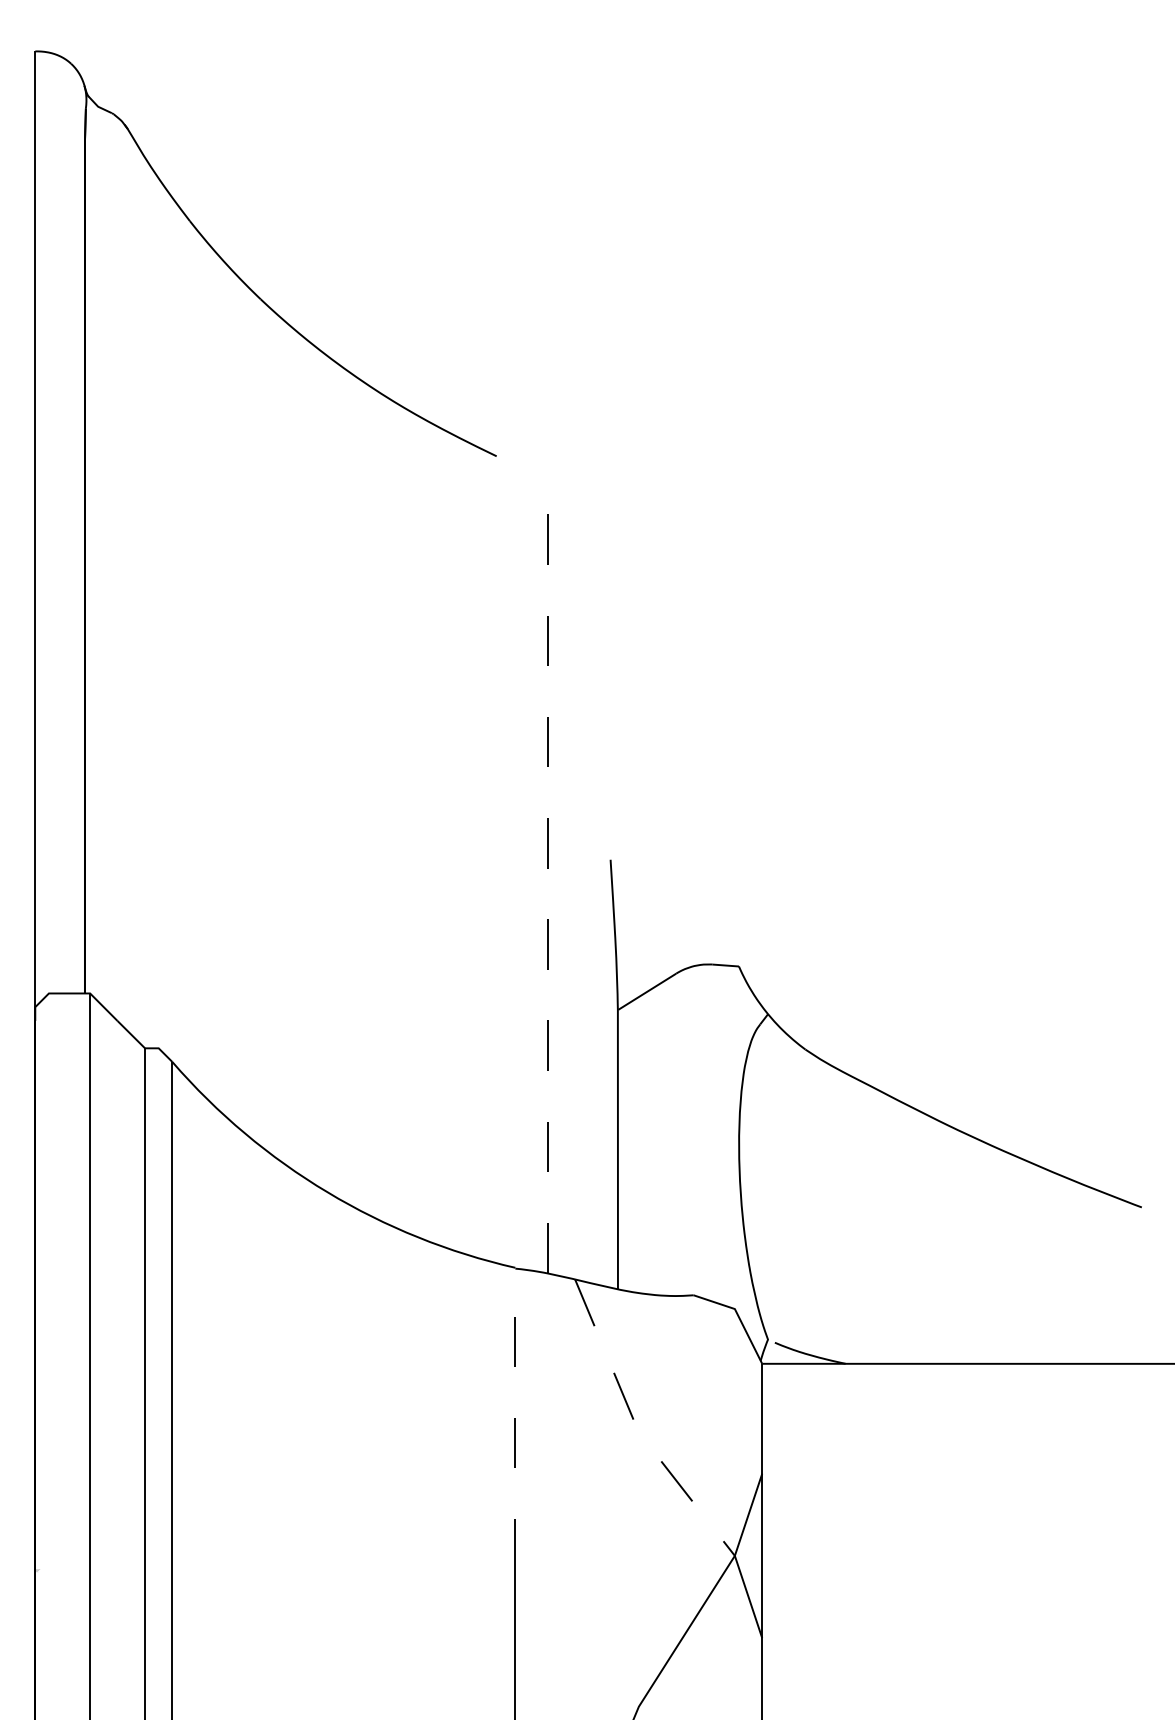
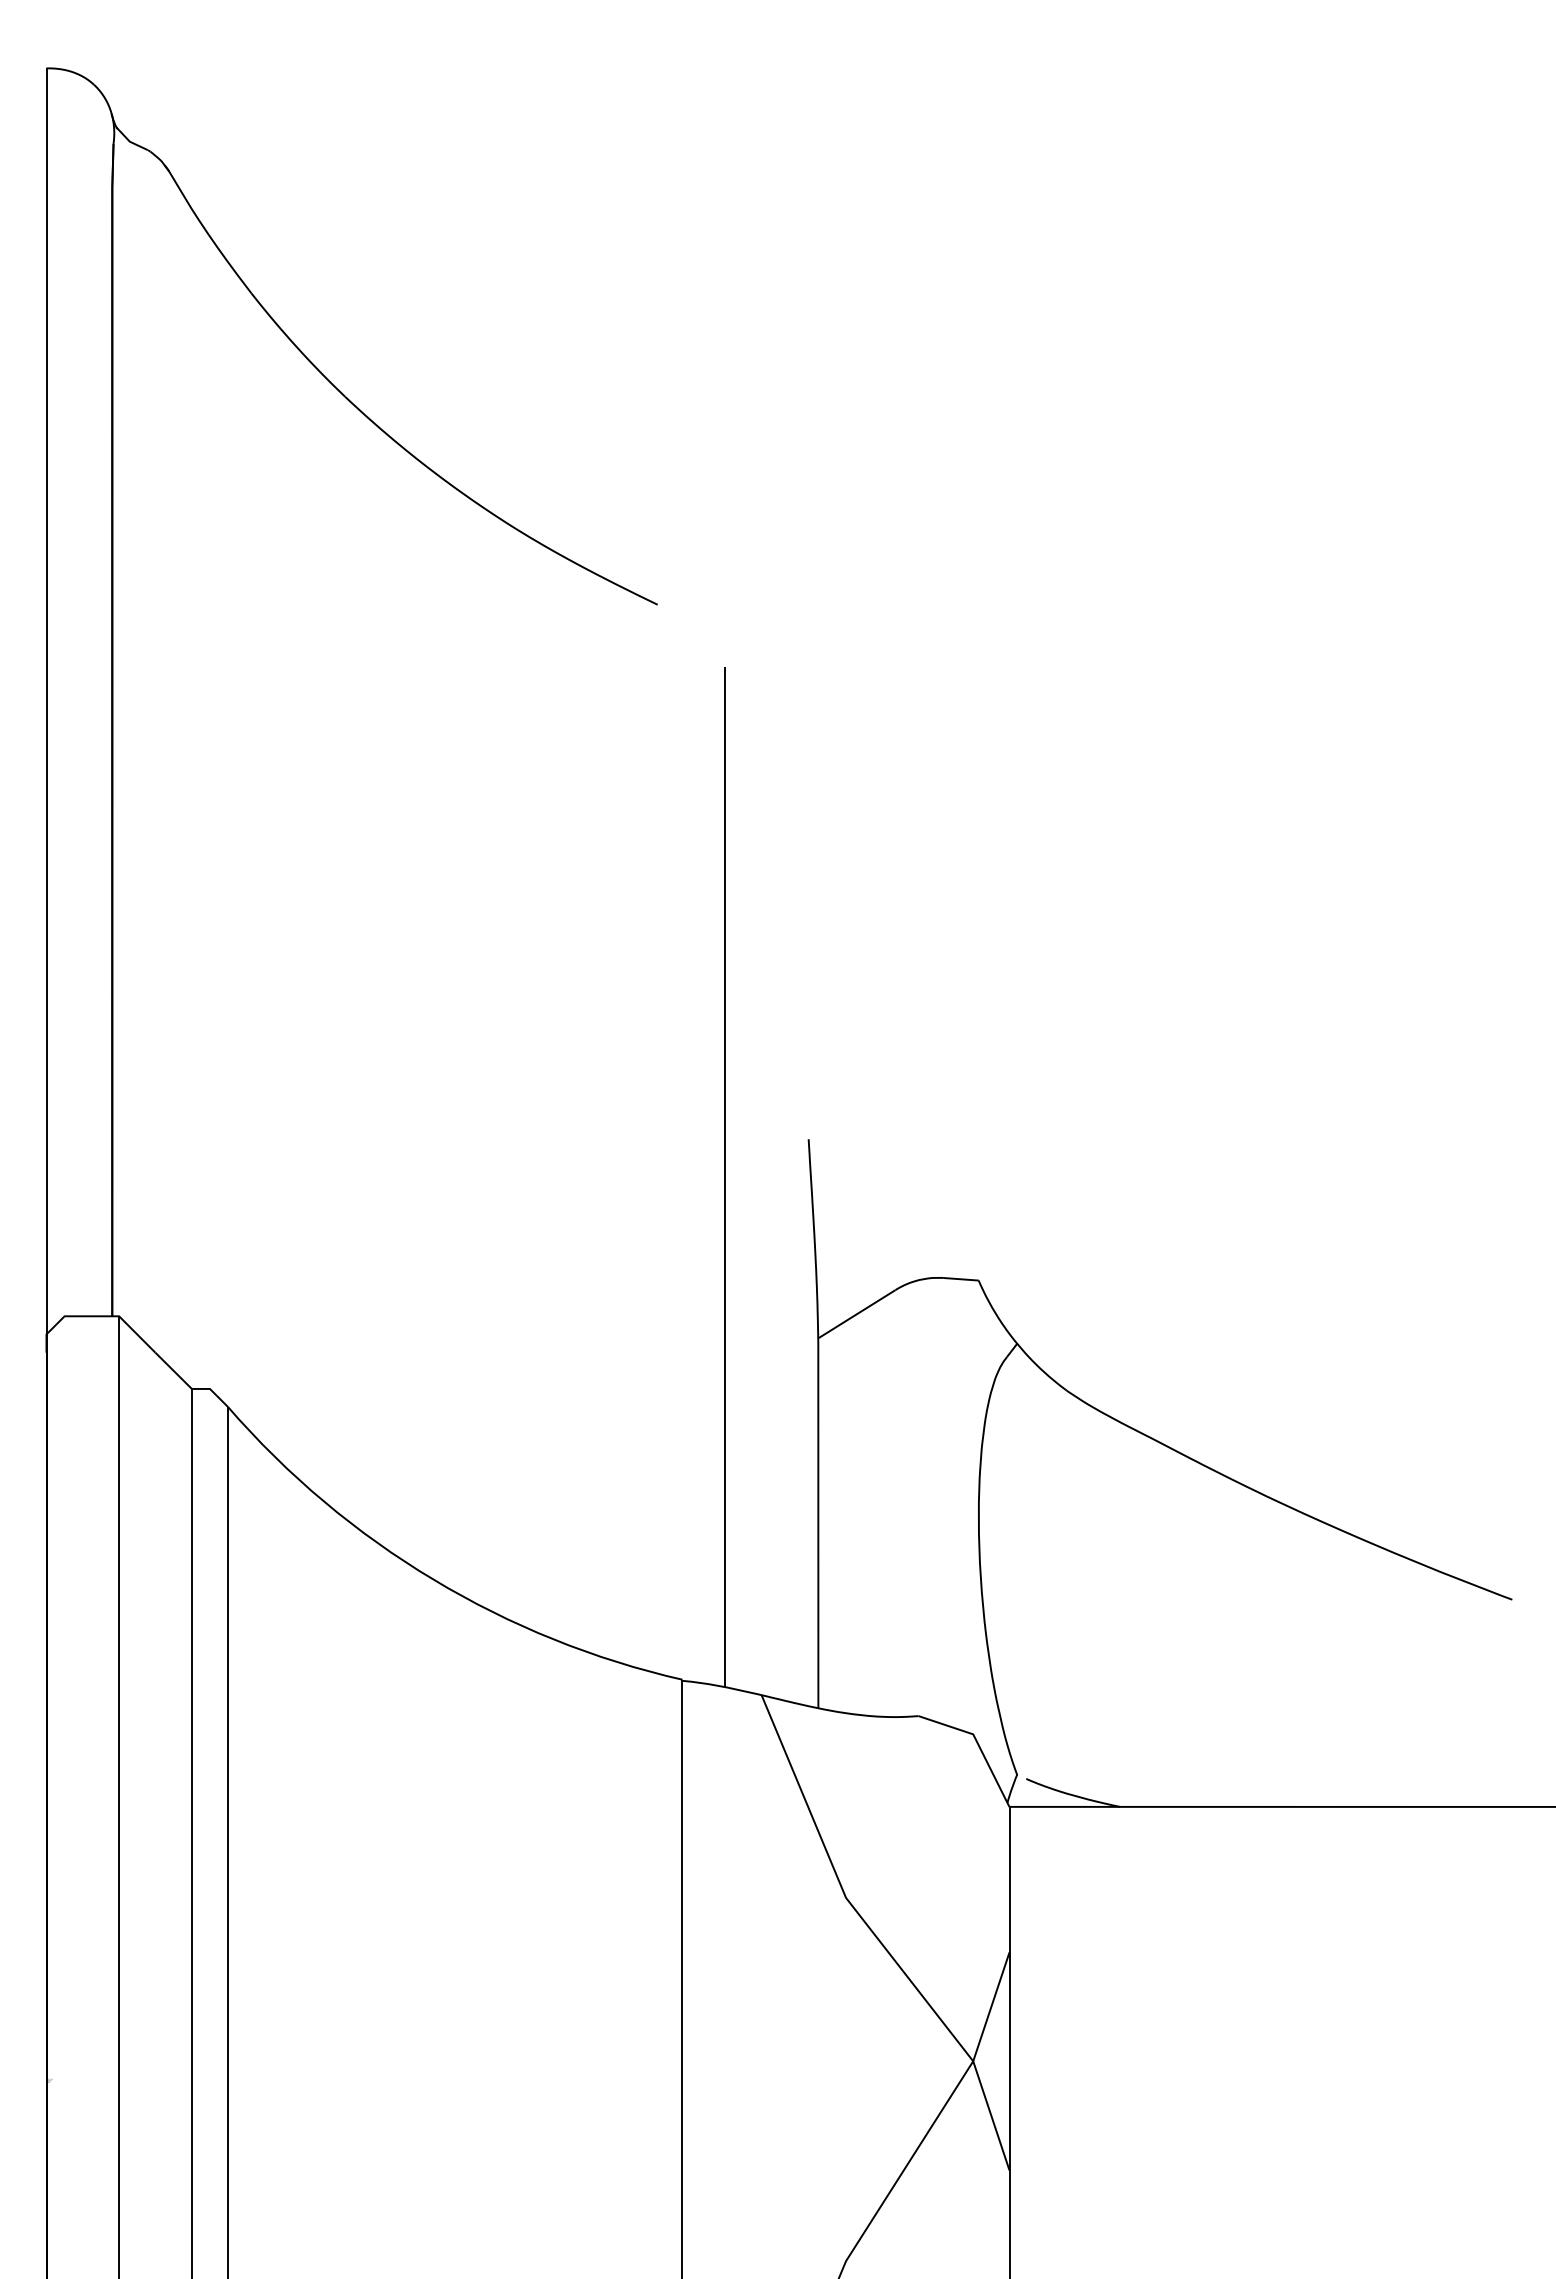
line: (547, 887) -> (725, 1176), dashed -> solid
line: (515, 1418) -> (682, 1879), dashed -> solid
line: (637, 1429) -> (844, 1893), dashed -> solid

